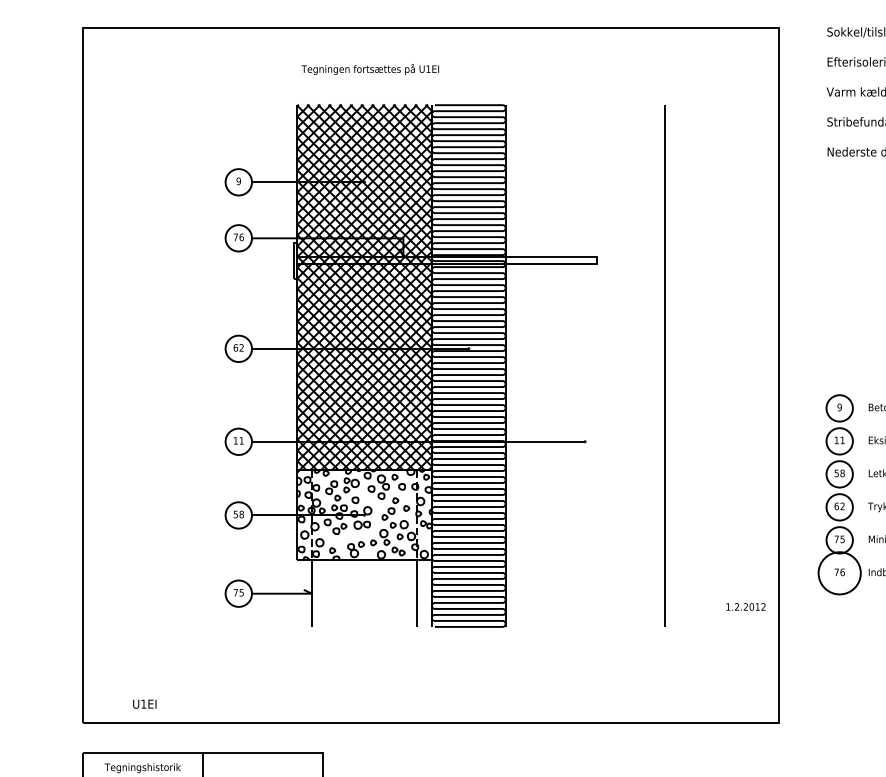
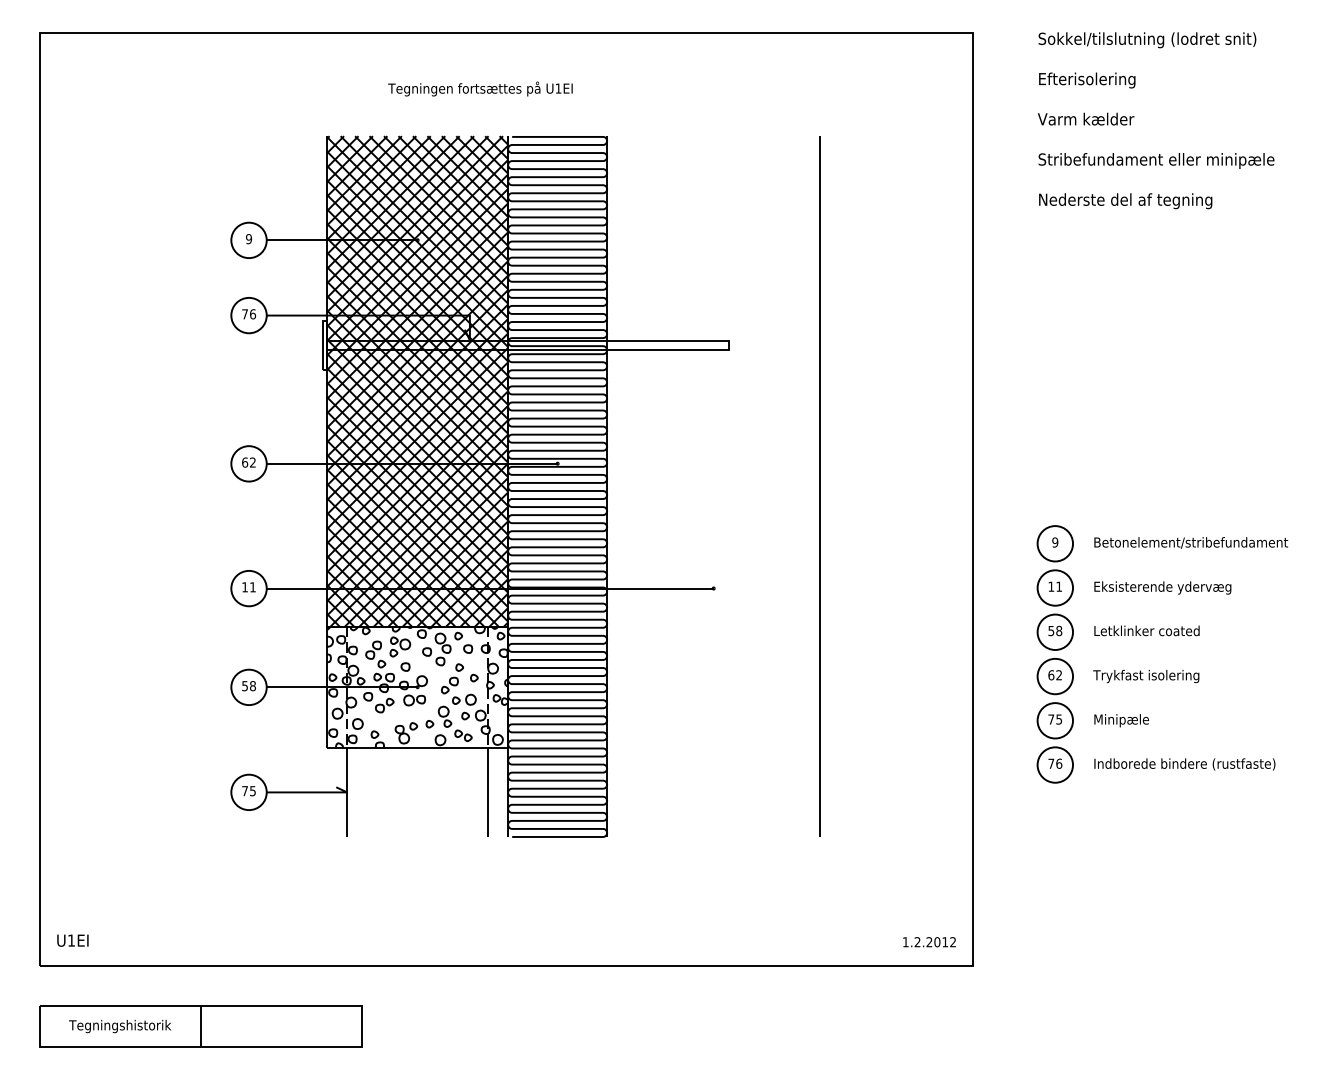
text: (370, 69) -> (480, 88), moved
circle: (839, 572) -> (1055, 764), size x0.62
text: (745, 607) -> (929, 942), moved
text: (144, 704) -> (72, 940), moved

